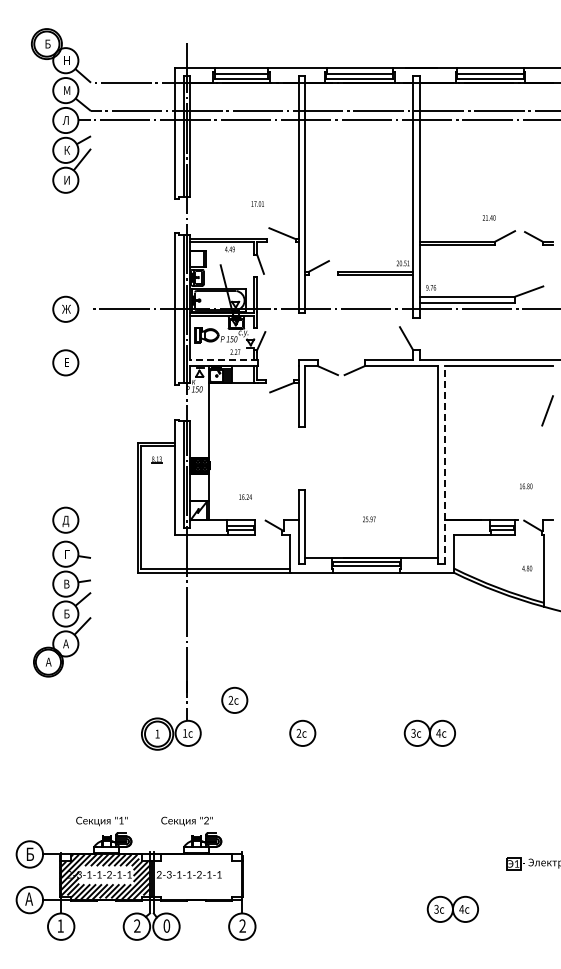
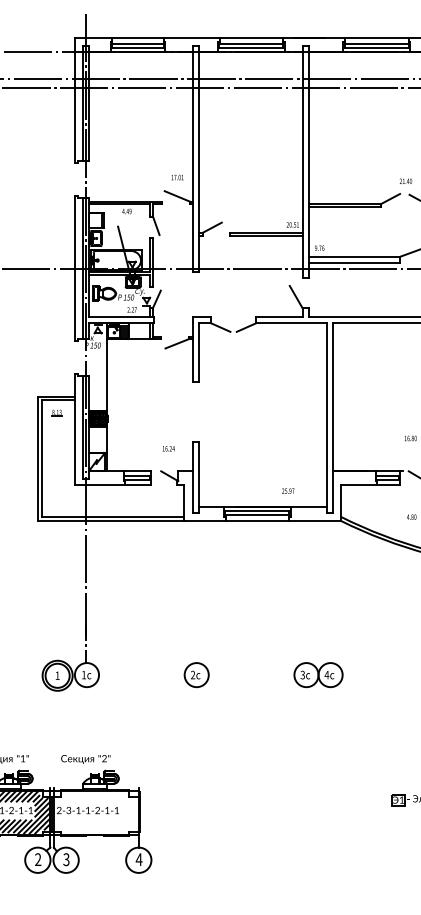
text: (257, 203) -> (177, 177), moved
text: (488, 217) -> (405, 180), moved
line: (224, 359) -> (121, 316), dashed -> solid
line: (444, 464) -> (332, 417), dashed -> solid
text: (245, 496) -> (168, 448), moved
text: (369, 519) -> (288, 491), moved
part: (234, 699) -> (131, 642), removed
part: (452, 908) -> (340, 842), removed
text: (166, 925) -> (66, 859), 0 -> 3
text: (242, 925) -> (138, 859), 2 -> 4

